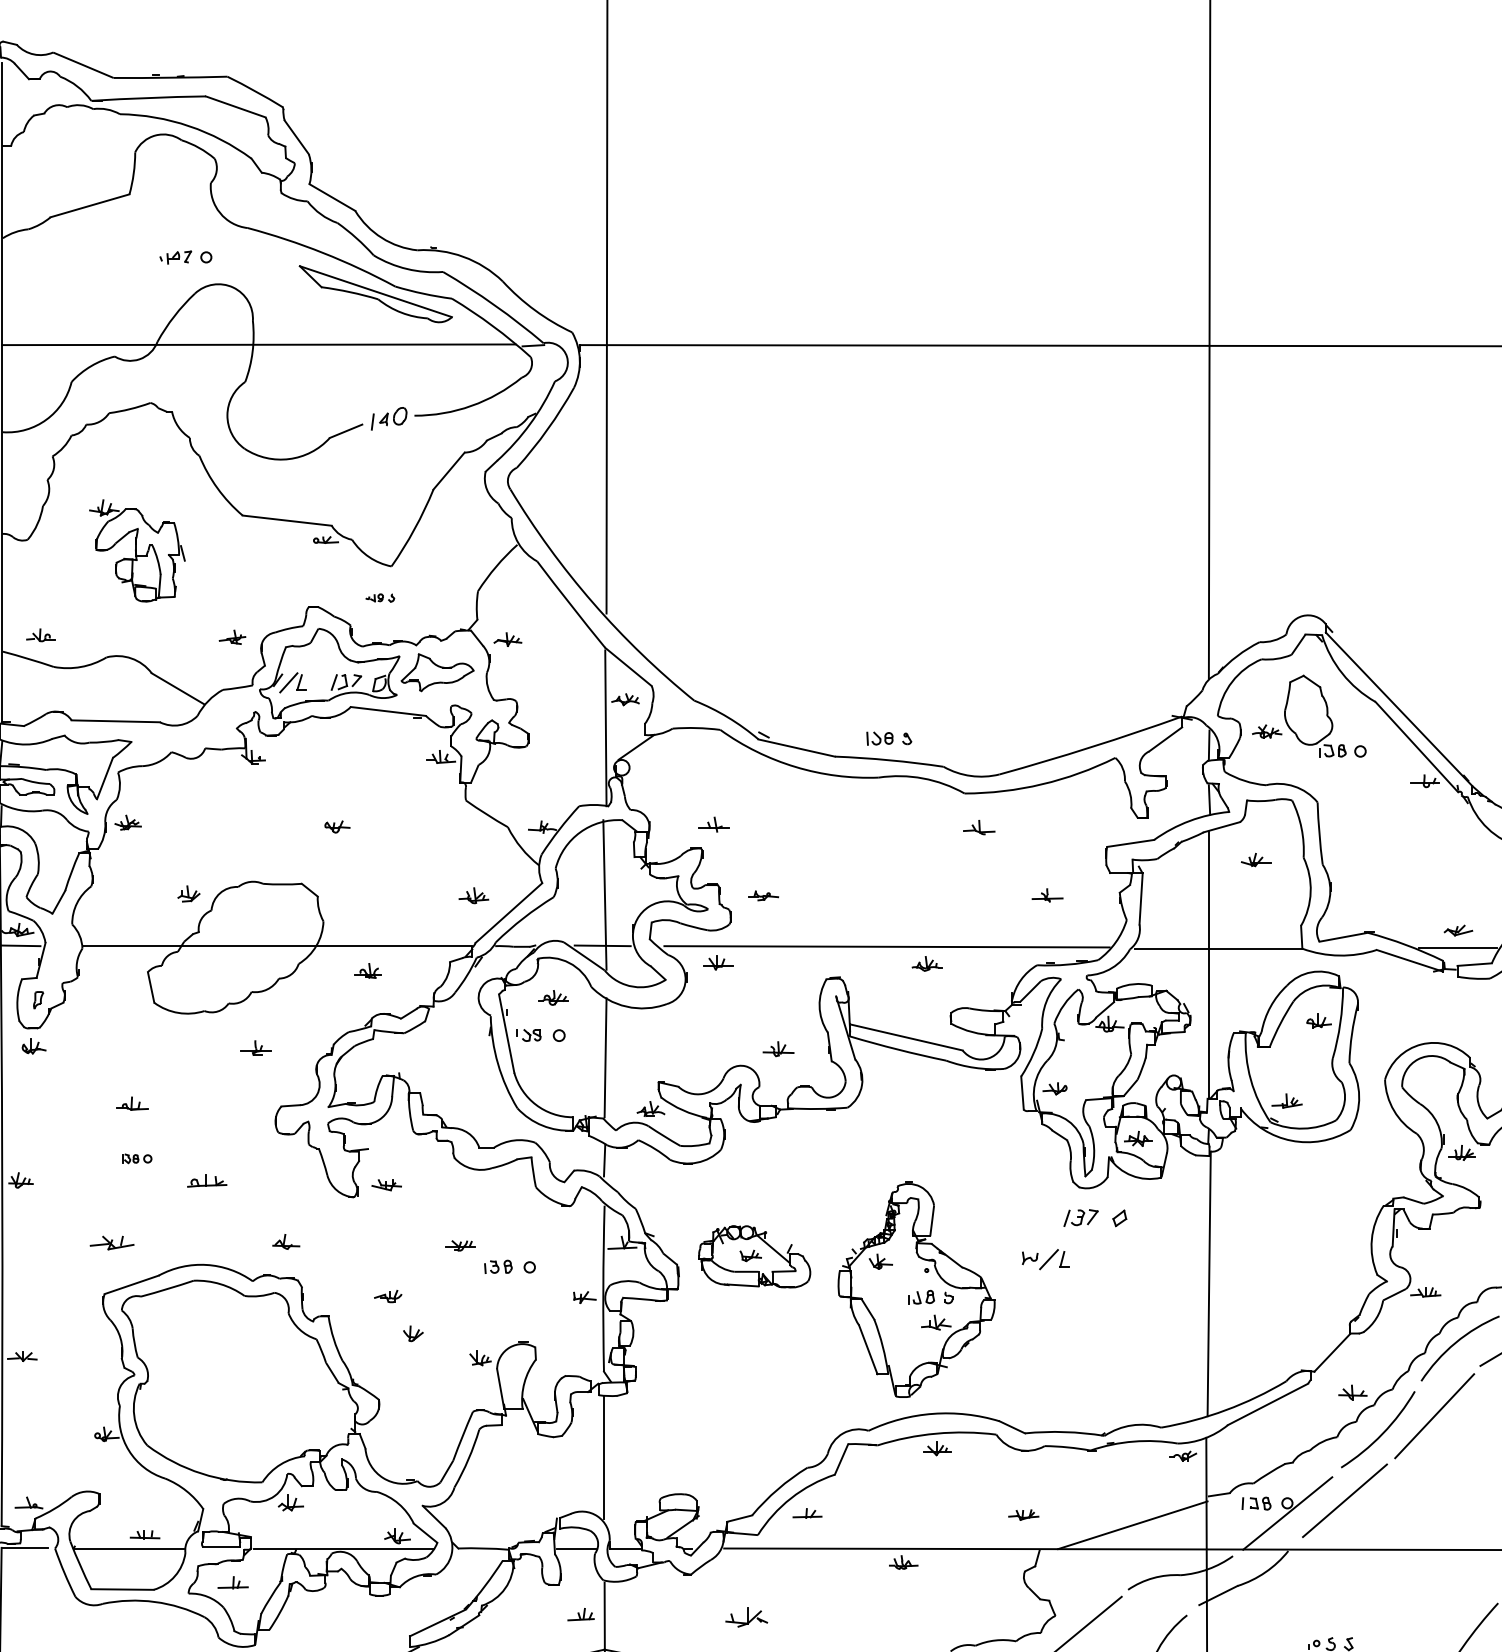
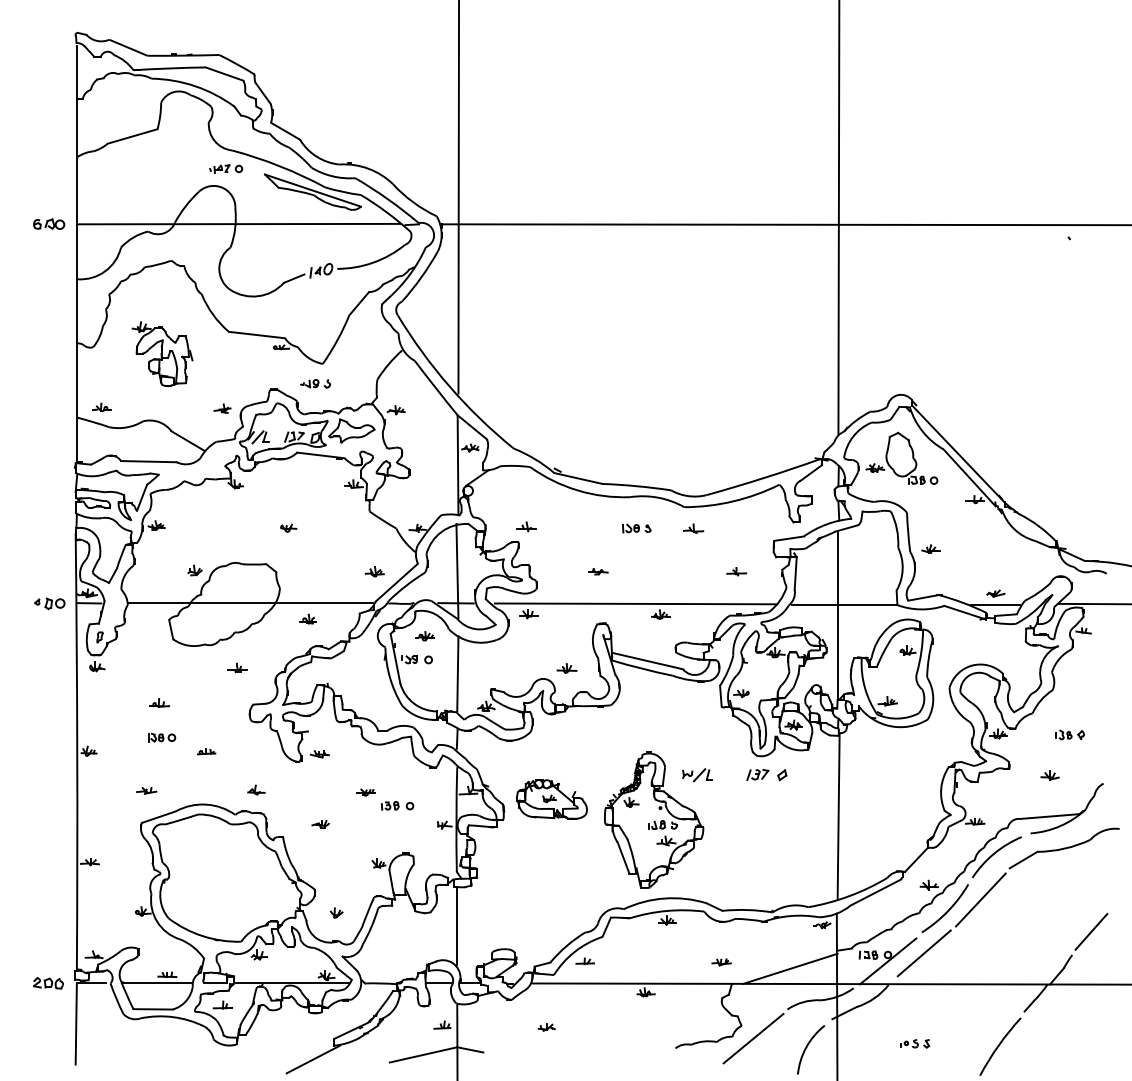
part: (186, 256) -> (226, 168), moved
part: (379, 597) -> (315, 383), size x1.67
part: (888, 738) -> (636, 528), moved
part: (1254, 858) -> (930, 548), moved
part: (763, 895) -> (598, 571), moved
part: (137, 1158) -> (162, 737), size x1.43
part: (207, 1180) -> (206, 751), size x0.71
part: (112, 1242) -> (146, 790), size x0.71
part: (1045, 1260) -> (697, 775), moved
part: (413, 1332) -> (336, 912), moved
part: (746, 1618) -> (546, 1027), size x0.62

